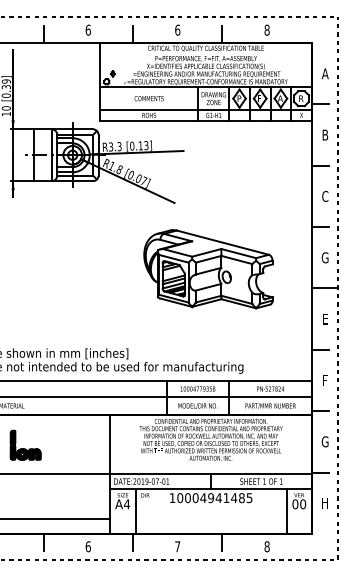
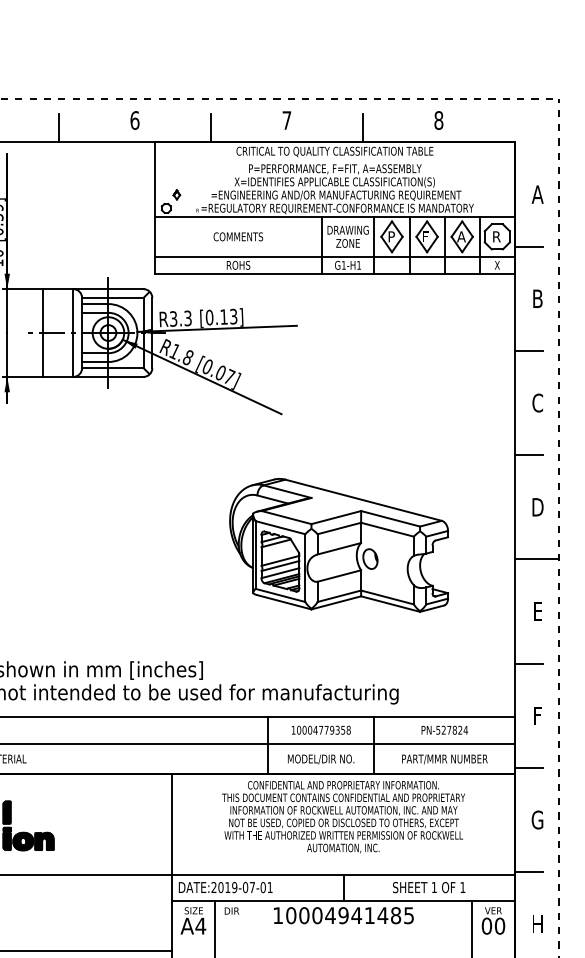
text: (177, 29) -> (286, 119), 6 -> 7
text: (324, 257) -> (536, 506), G -> D
part: (208, 269) -> (339, 545), moved

